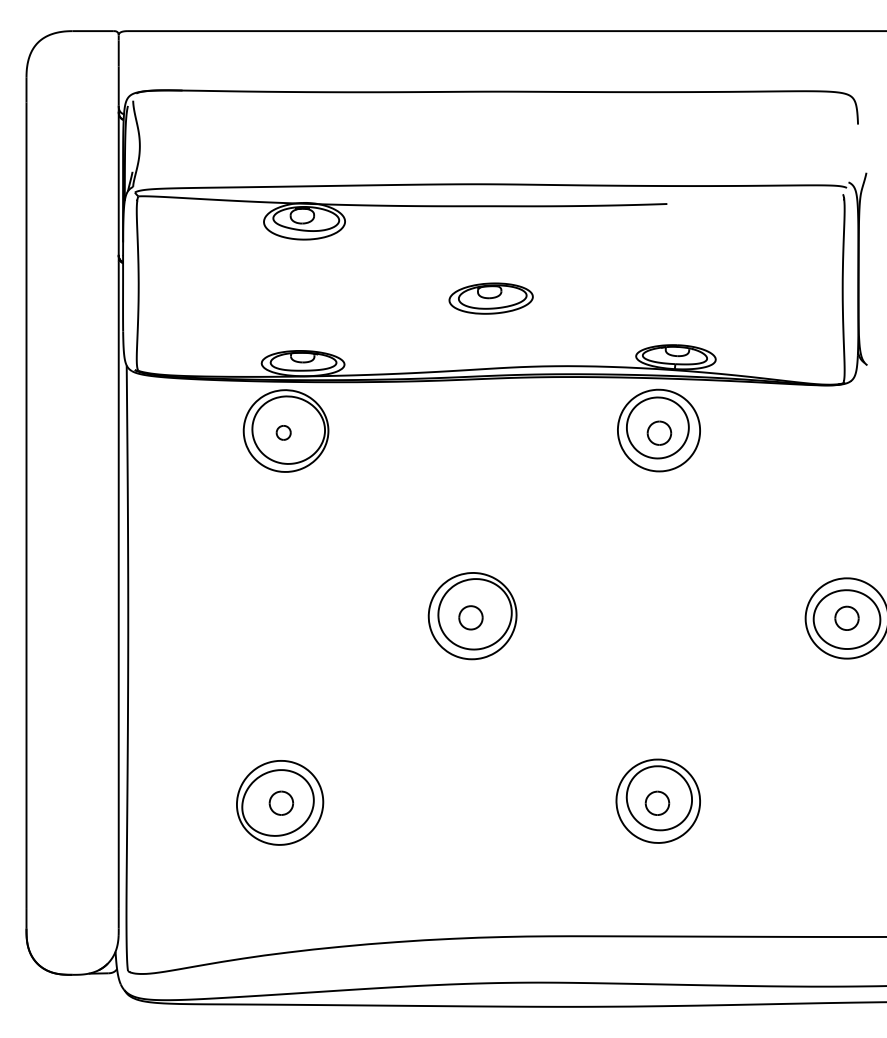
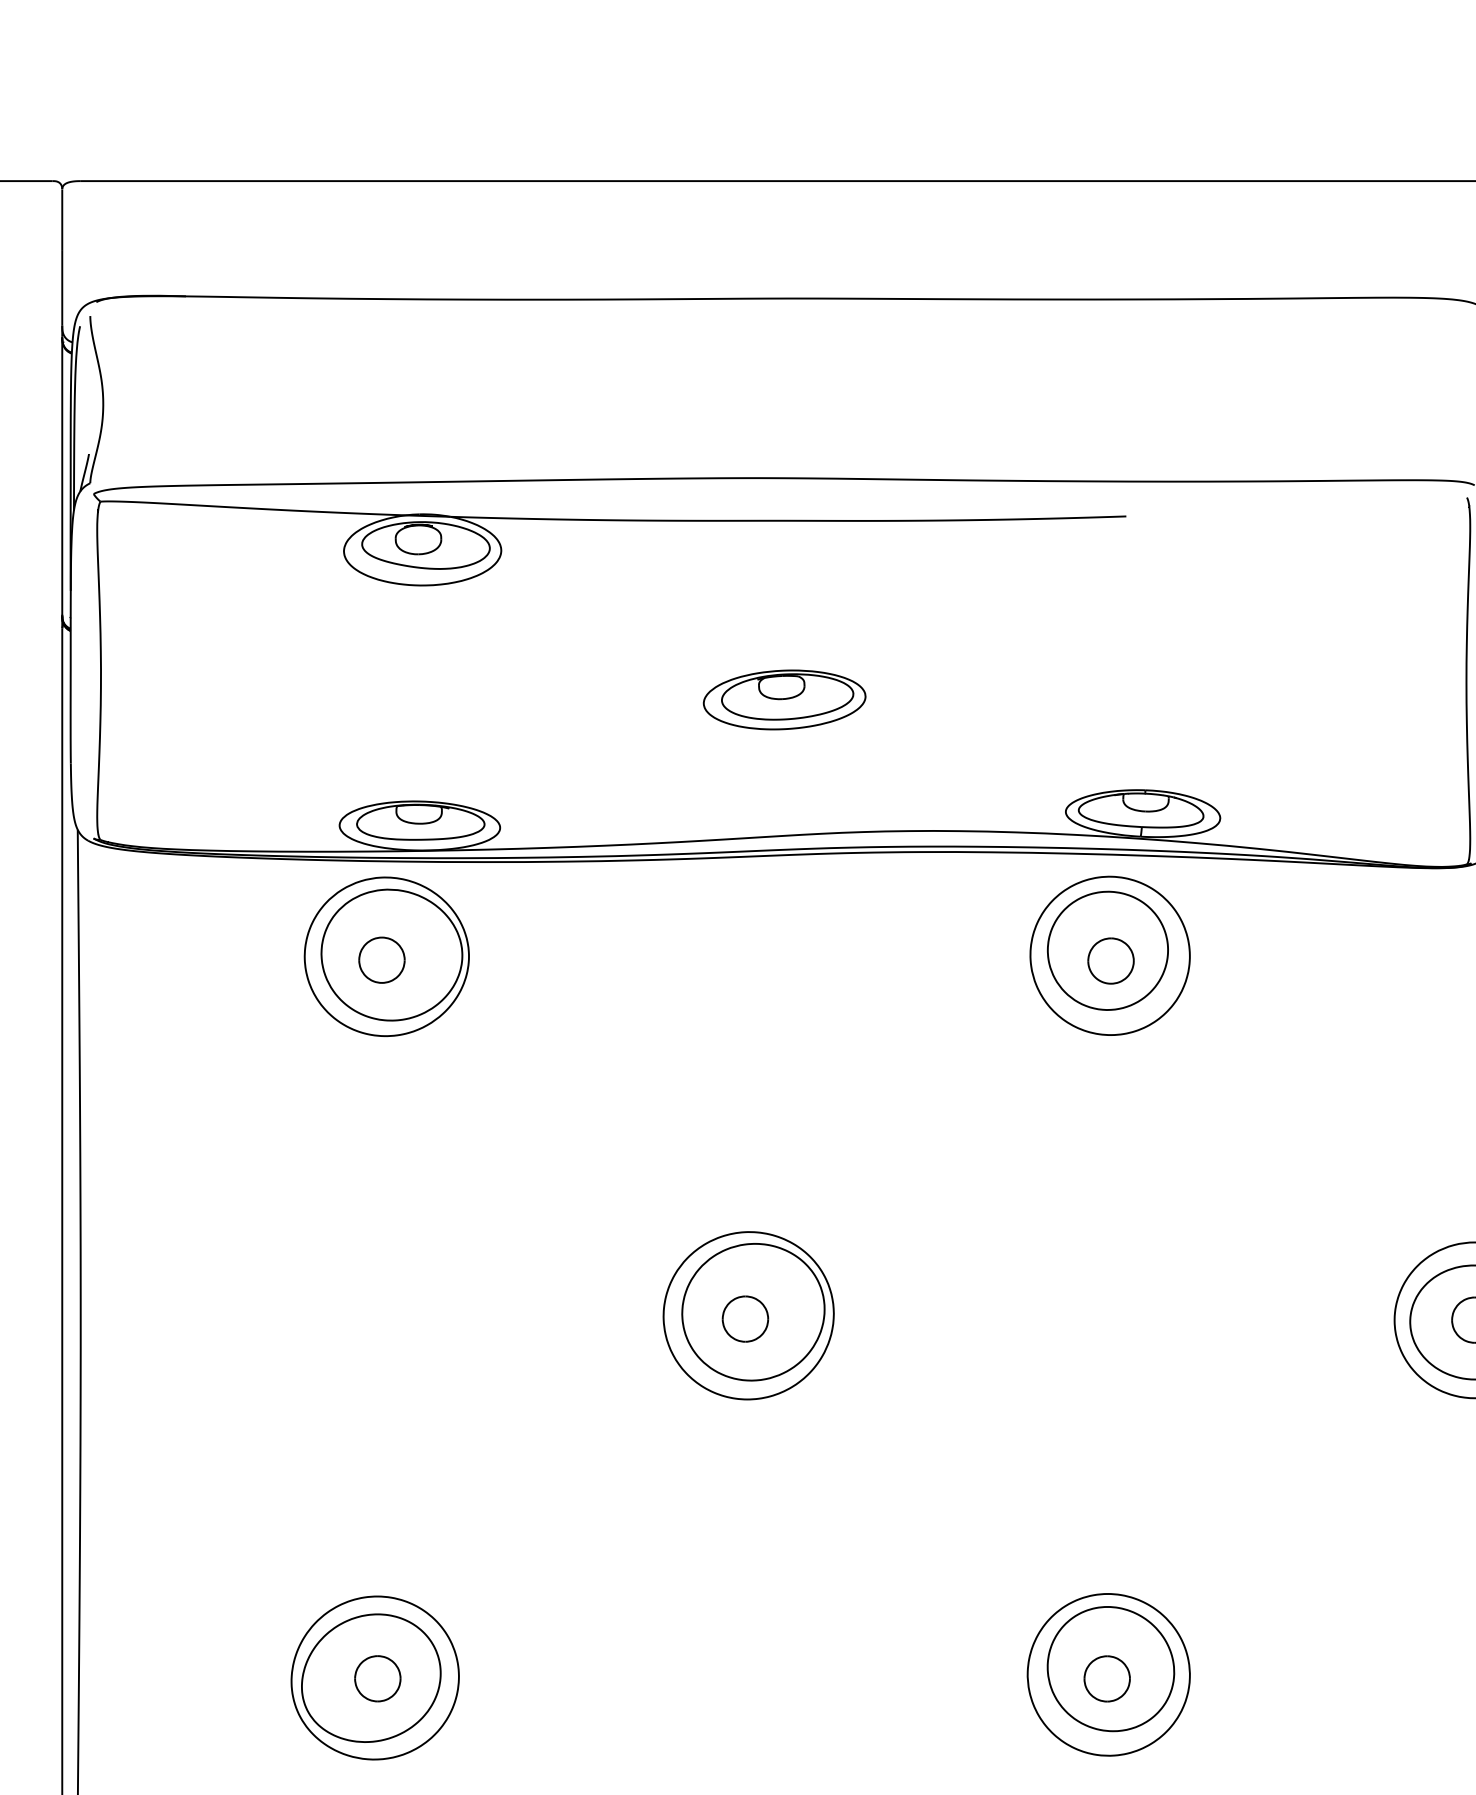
part: (283, 432) -> (381, 959), size x1.67

